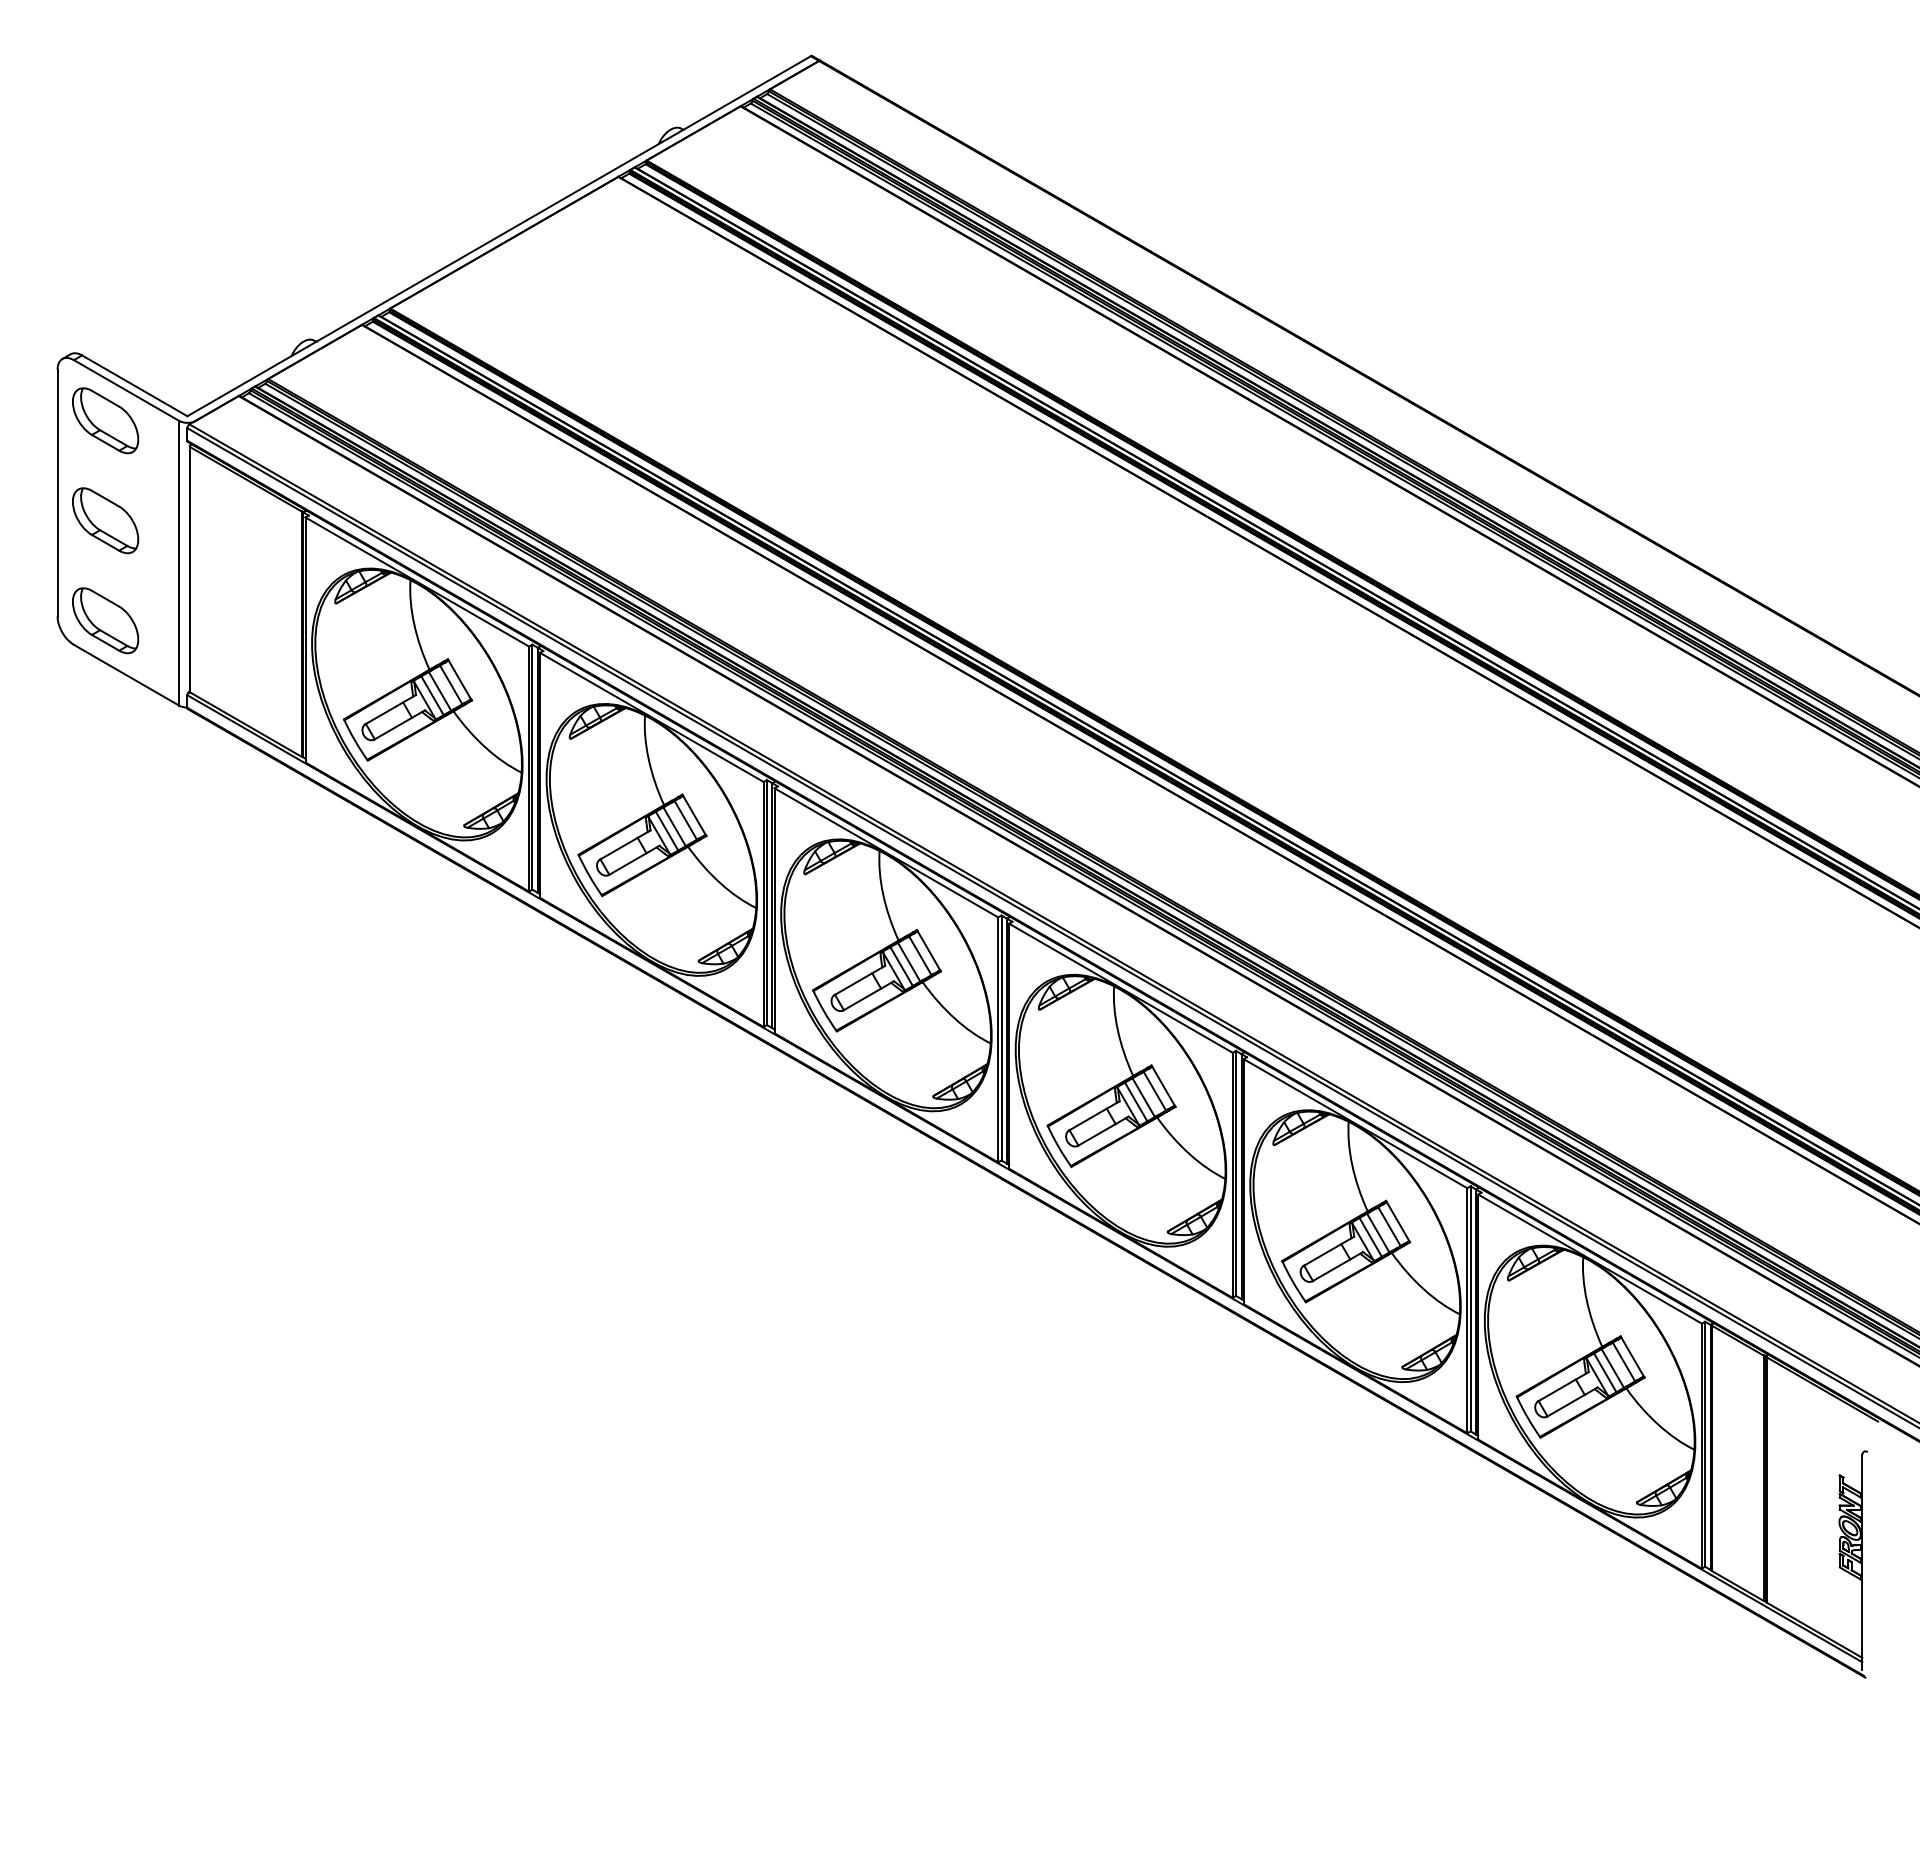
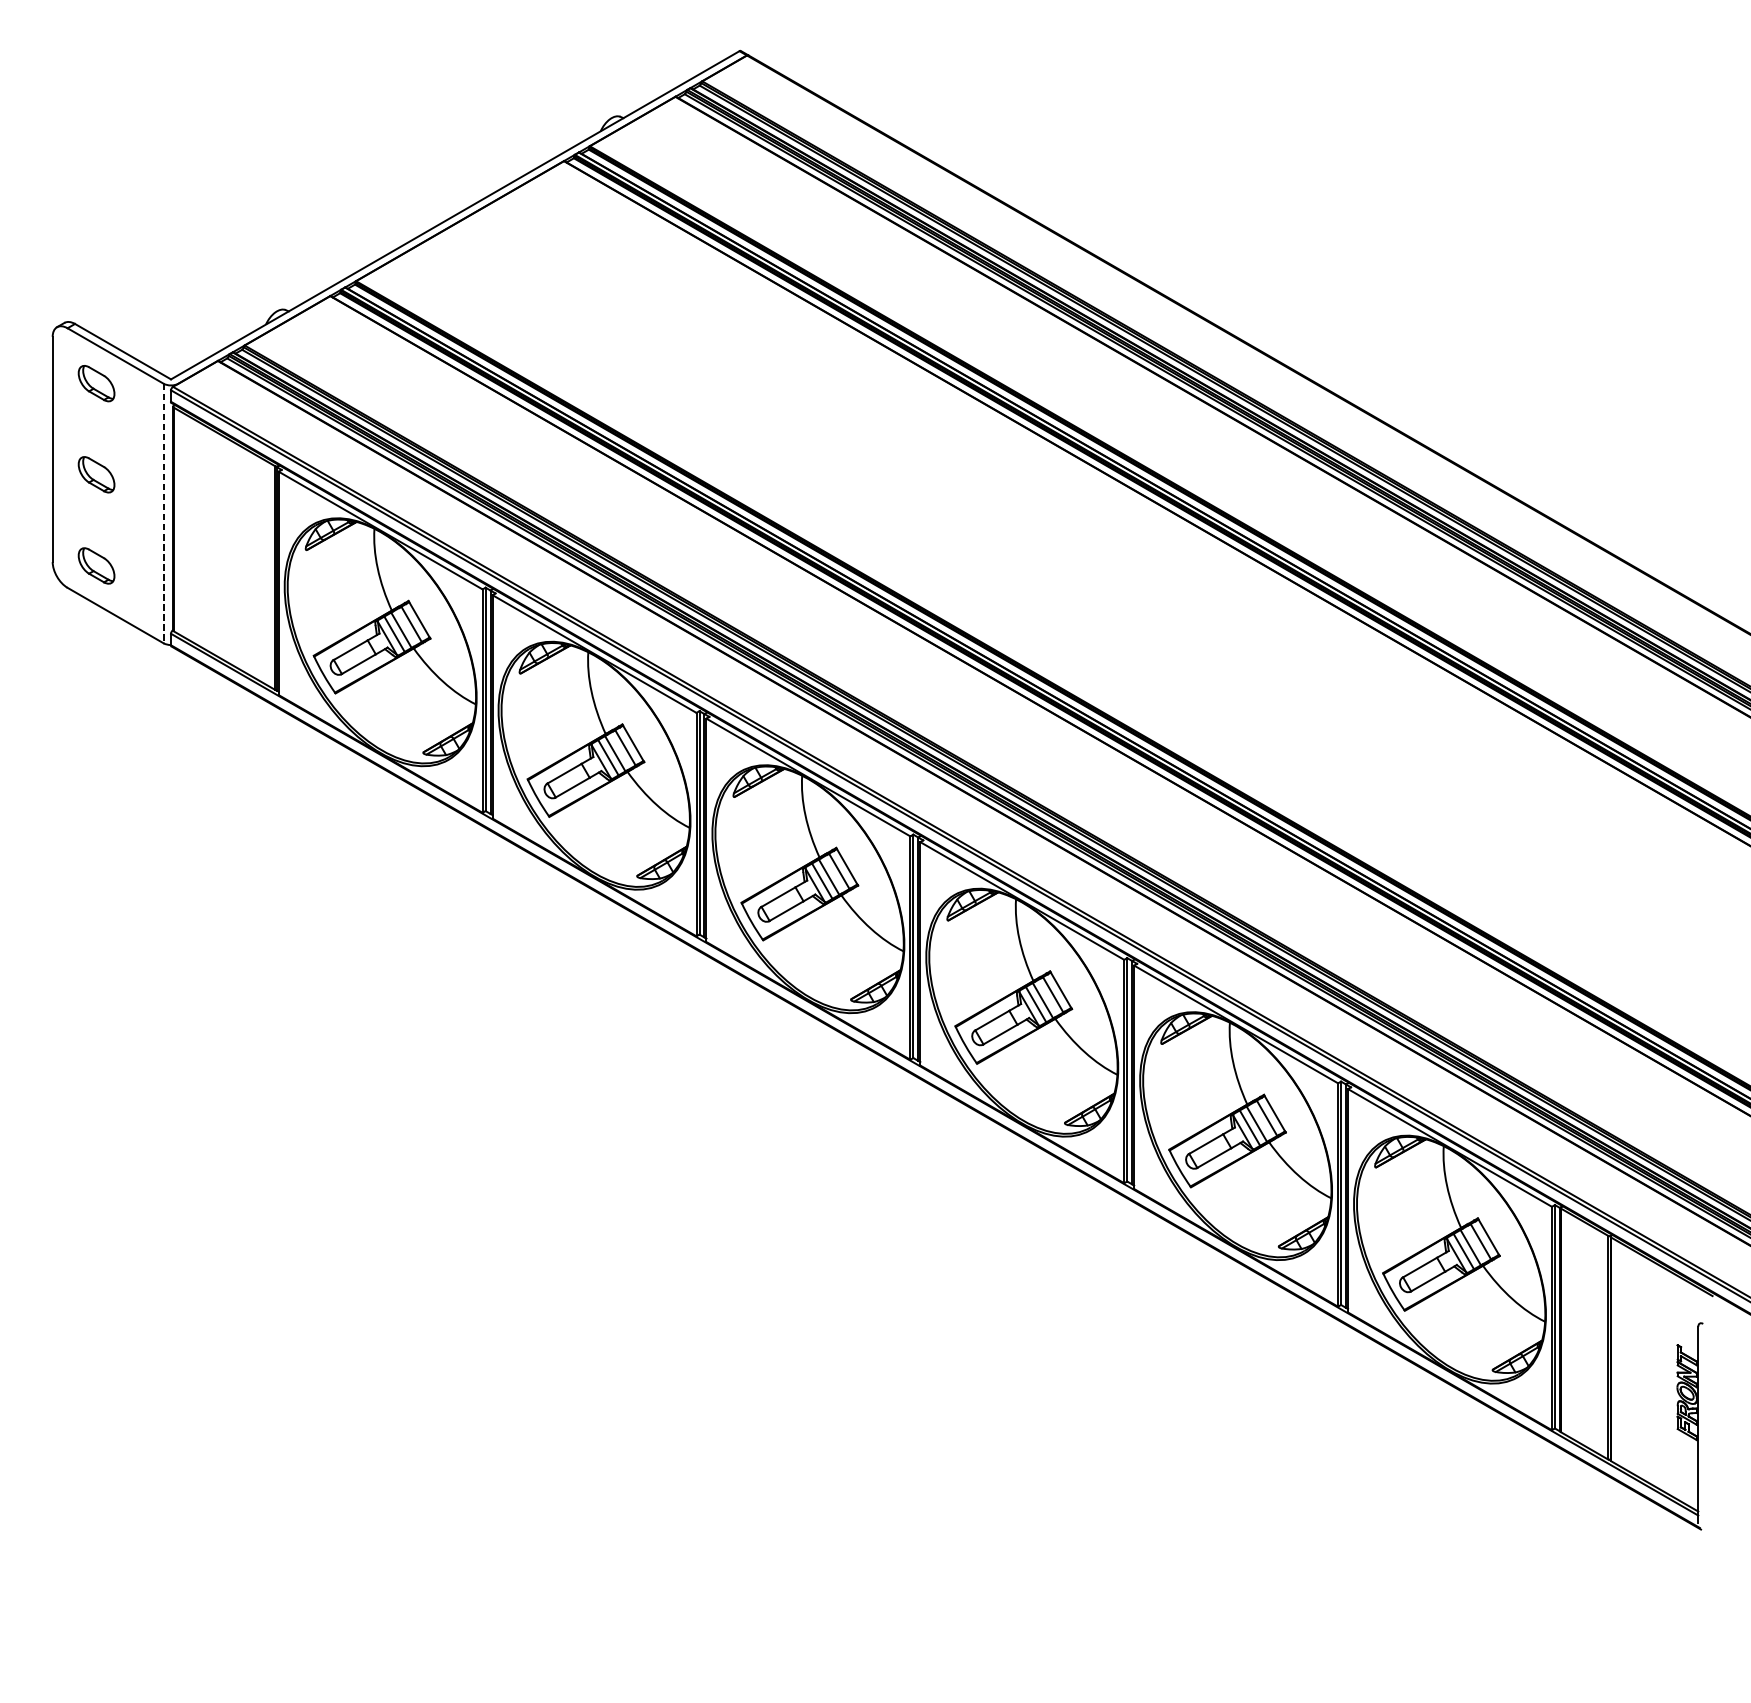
part: (105, 420) -> (96, 383), size x0.6
part: (105, 520) -> (96, 474), size x0.6
line: (179, 563) -> (163, 513), solid -> dashed
part: (105, 620) -> (96, 565), size x0.6

